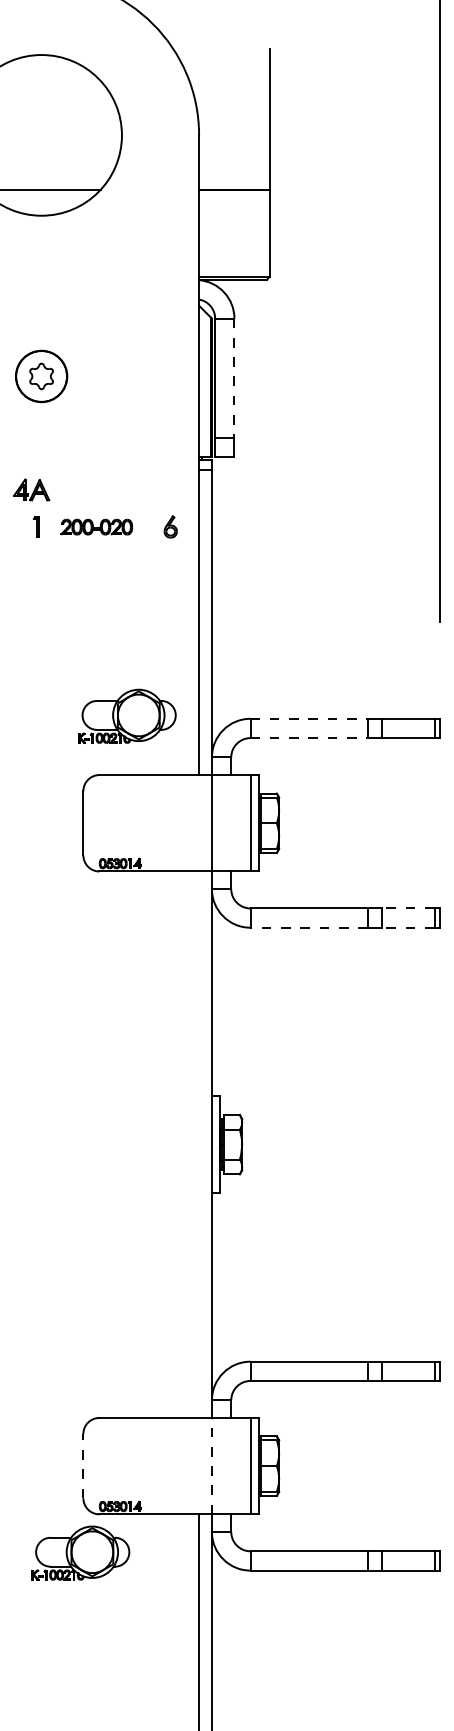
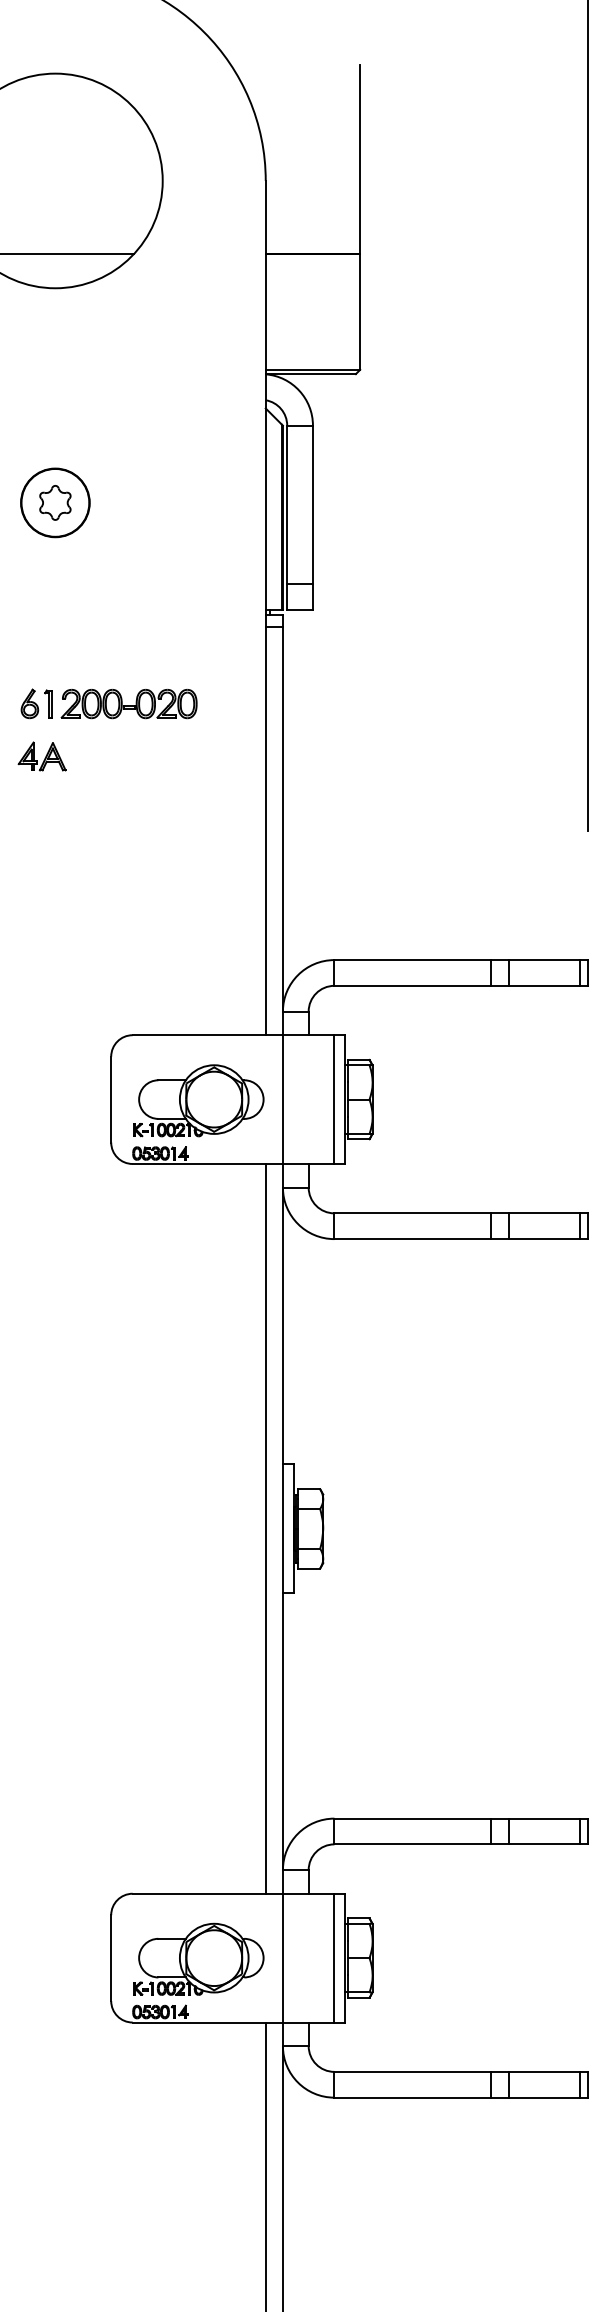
line: (234, 378) -> (312, 505), dashed -> solid
part: (31, 489) -> (41, 756), moved
part: (170, 526) -> (29, 703), moved
part: (96, 527) -> (128, 704), size x1.43
part: (127, 716) -> (198, 1100), moved
line: (309, 719) -> (413, 960), dashed -> solid
line: (309, 737) -> (413, 985), dashed -> solid
line: (407, 908) -> (544, 1213), dashed -> solid
line: (308, 928) -> (412, 1239), dashed -> solid
line: (407, 928) -> (544, 1239), dashed -> solid
line: (198, 1144) -> (265, 1528), added
line: (211, 1465) -> (282, 1957), dashed -> solid
line: (83, 1466) -> (111, 1958), dashed -> solid
part: (80, 1552) -> (198, 1958), moved

